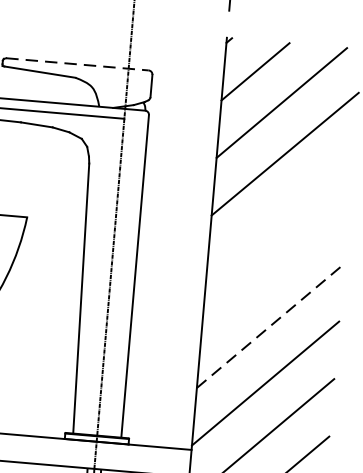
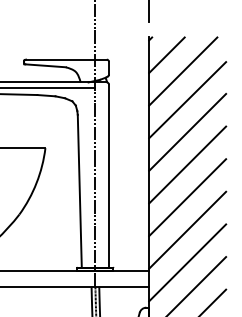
line: (77, 64) -> (66, 59), dashed -> solid
line: (280, 209) -> (187, 131), added
line: (275, 267) -> (187, 164), added
line: (271, 325) -> (188, 197), dashed -> solid

